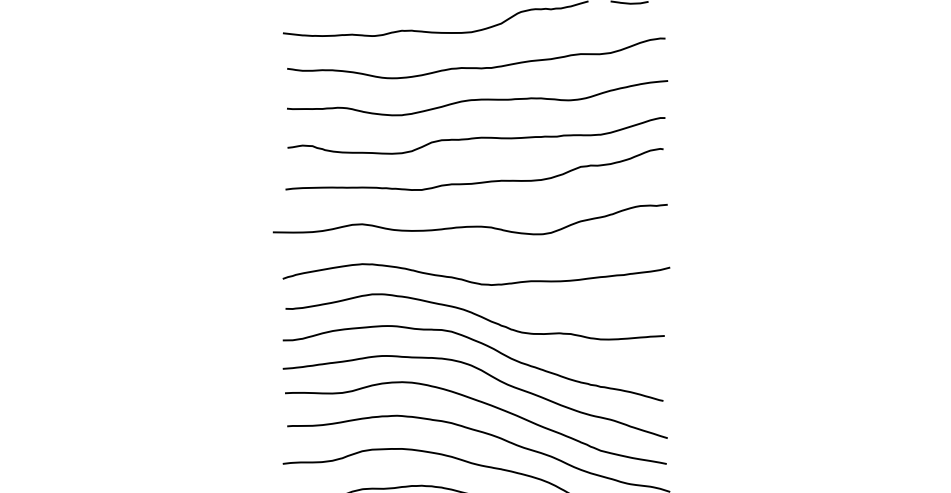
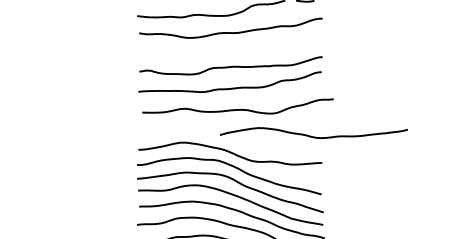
curve: (477, 98) -> (231, 47), removed
curve: (469, 225) -> (237, 109), moved
curve: (475, 281) -> (313, 136), moved

